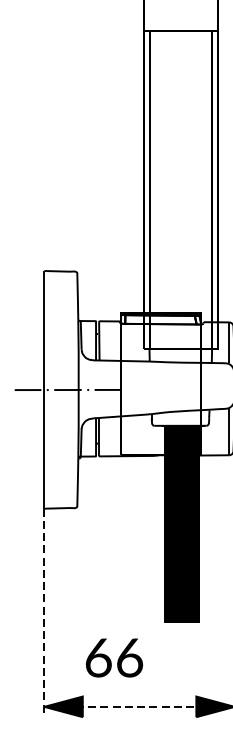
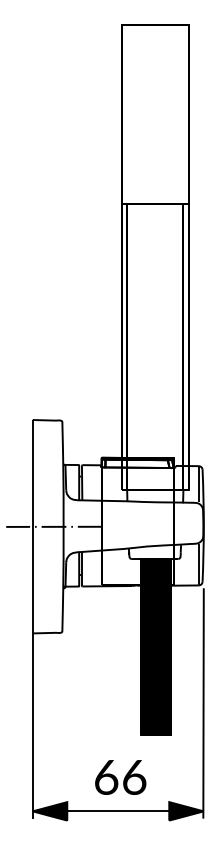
line: (44, 612) -> (32, 726), dashed -> solid
text: (114, 658) -> (120, 777), moved
line: (139, 707) -> (118, 811), dashed -> solid

